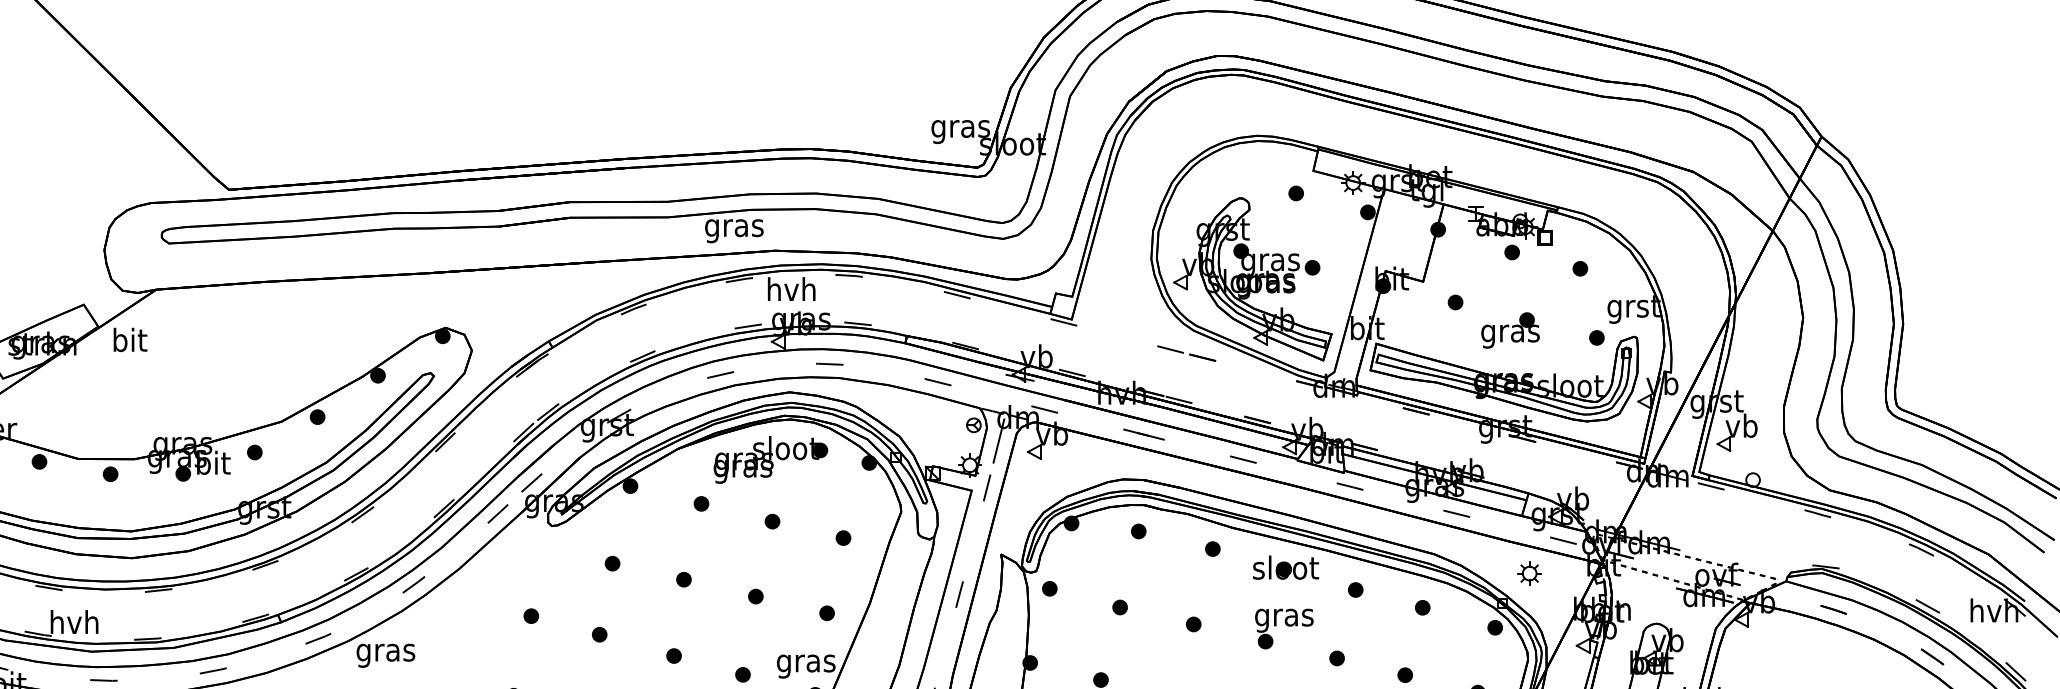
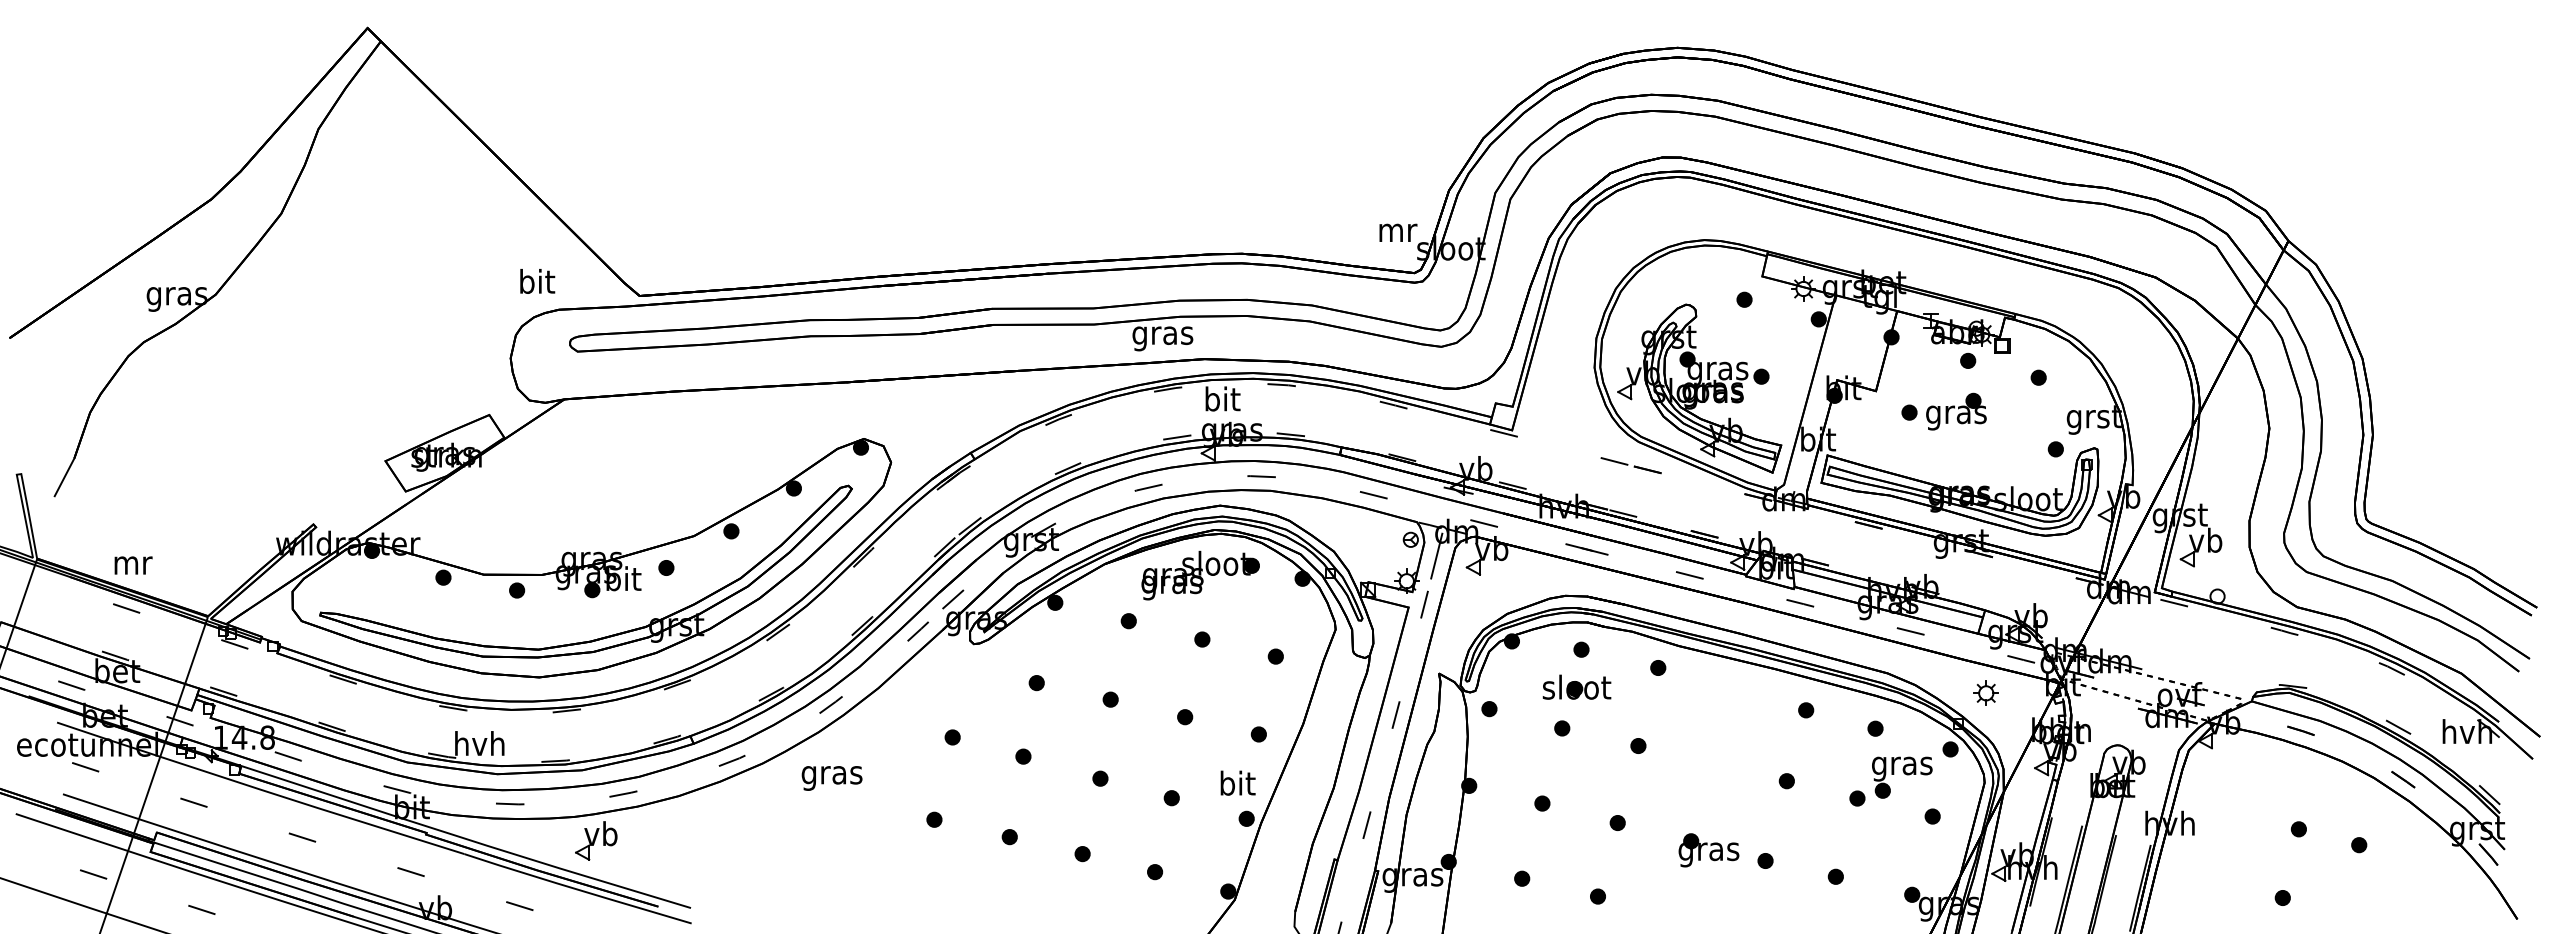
text: (960, 131) -> (1397, 235), gras -> mr
text: (790, 288) -> (1221, 398), hvh -> bit
part: (1510, 330) -> (1956, 411), moved
text: (130, 339) -> (537, 281), moved
part: (1285, 566) -> (1576, 686), moved
part: (1284, 628) -> (1902, 777), moved
text: (385, 655) -> (831, 778), moved
text: (806, 663) -> (1237, 786), gras -> bit

